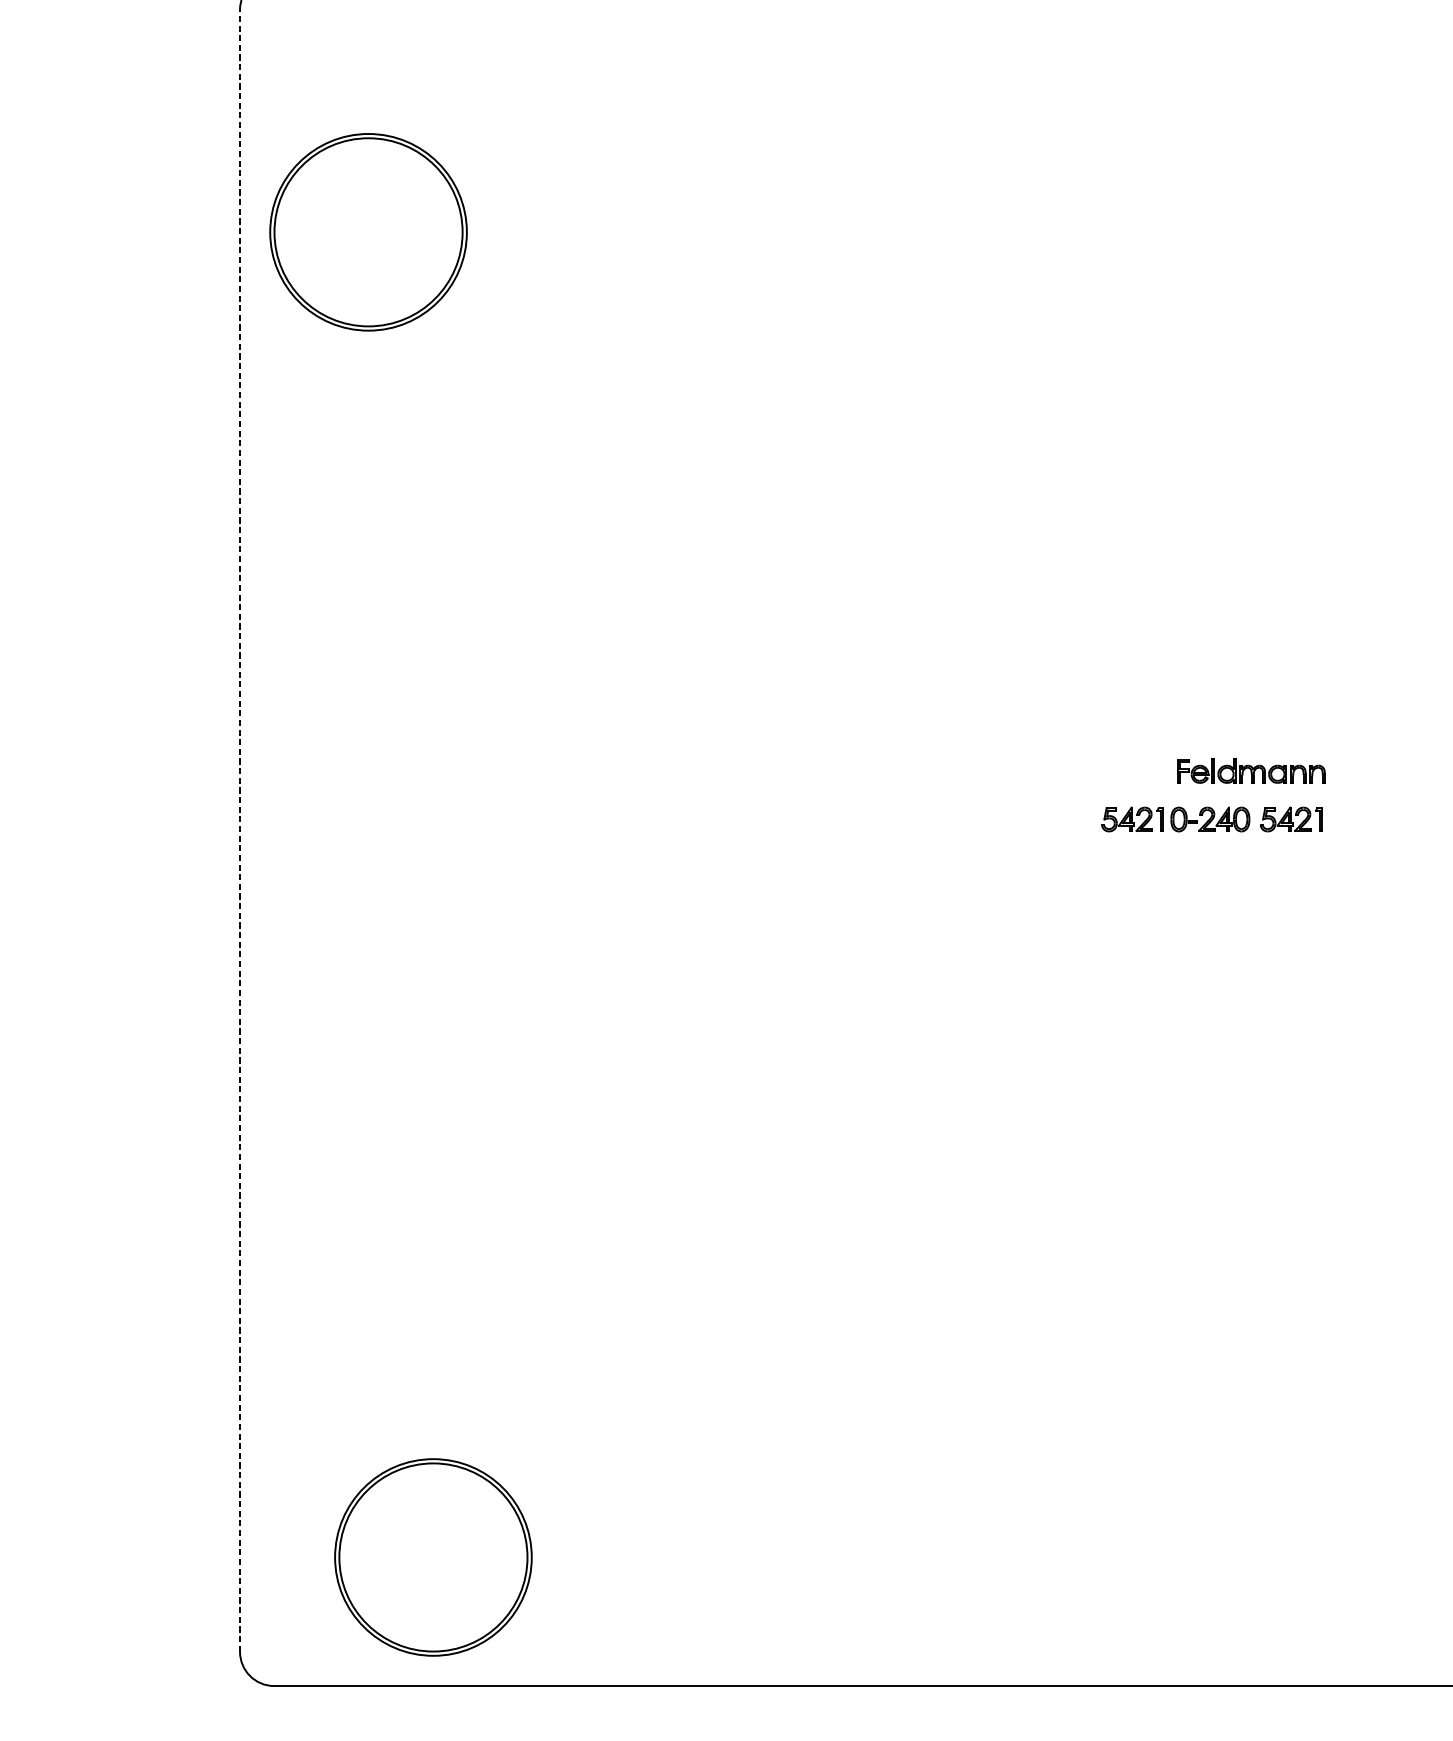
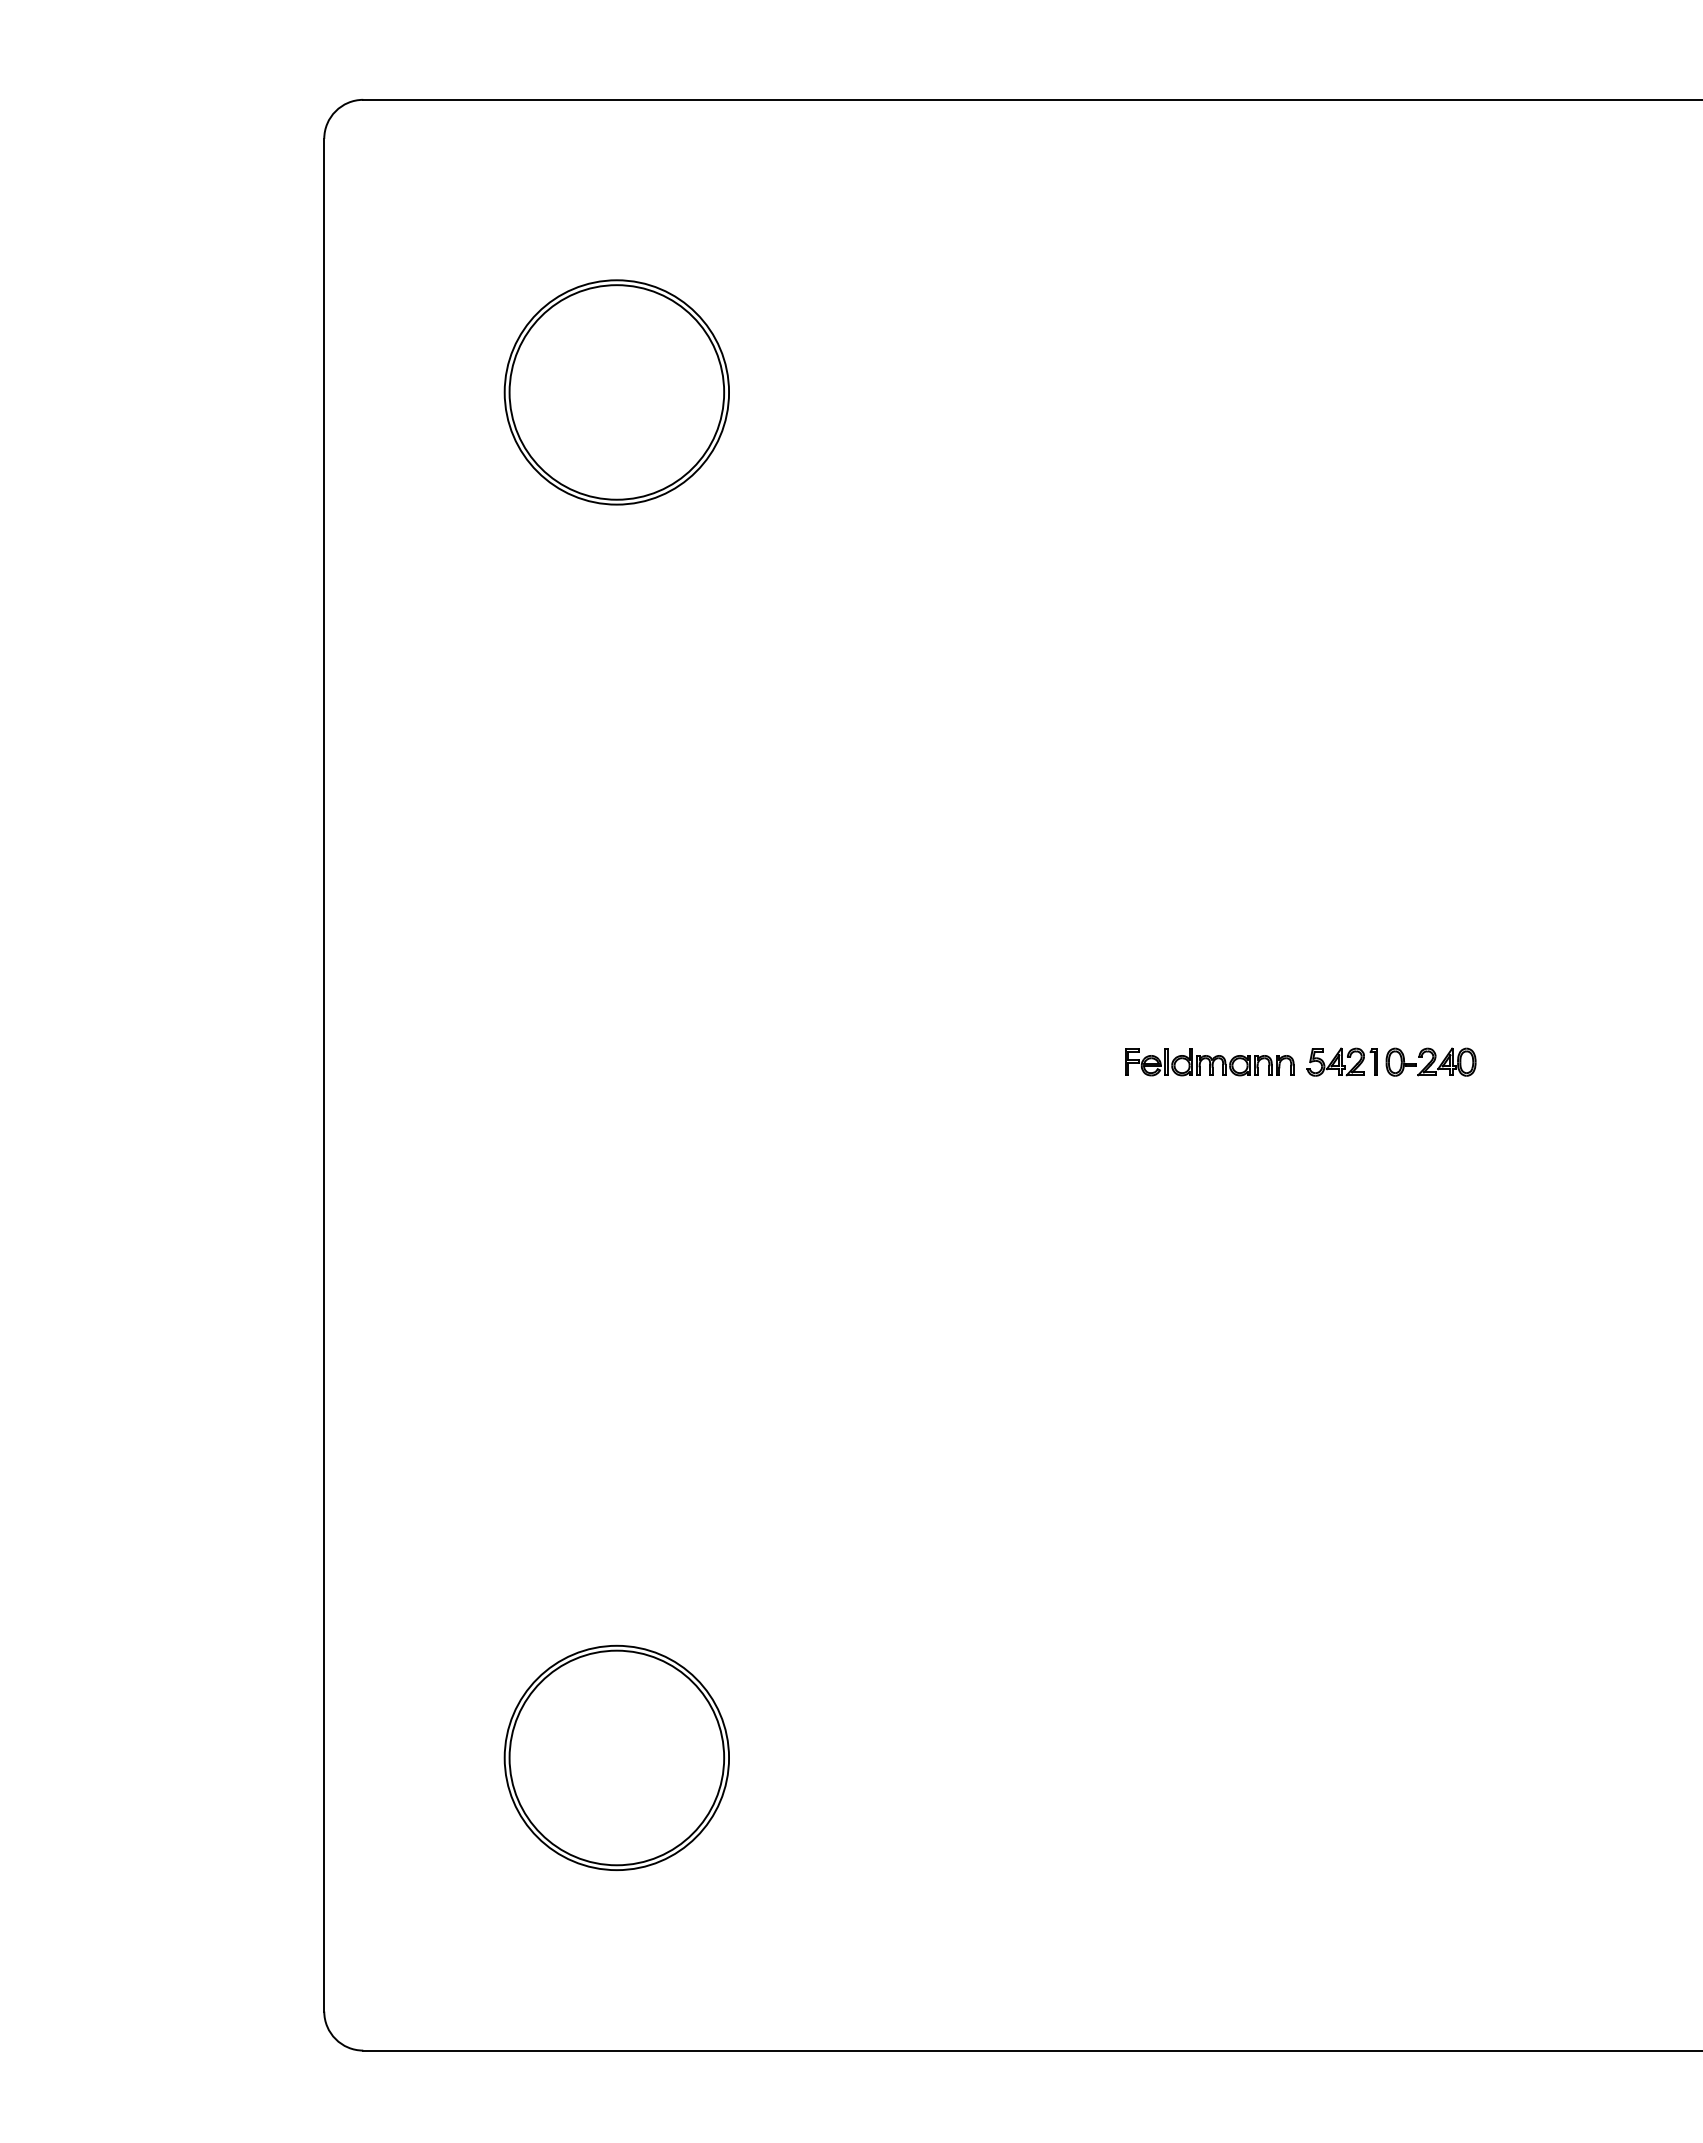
part: (368, 232) -> (616, 392), moved
part: (1251, 771) -> (1209, 1062), moved
part: (1290, 818) -> (1522, 1061), removed
line: (240, 830) -> (324, 1074), dashed -> solid
part: (433, 1557) -> (616, 1757), moved

